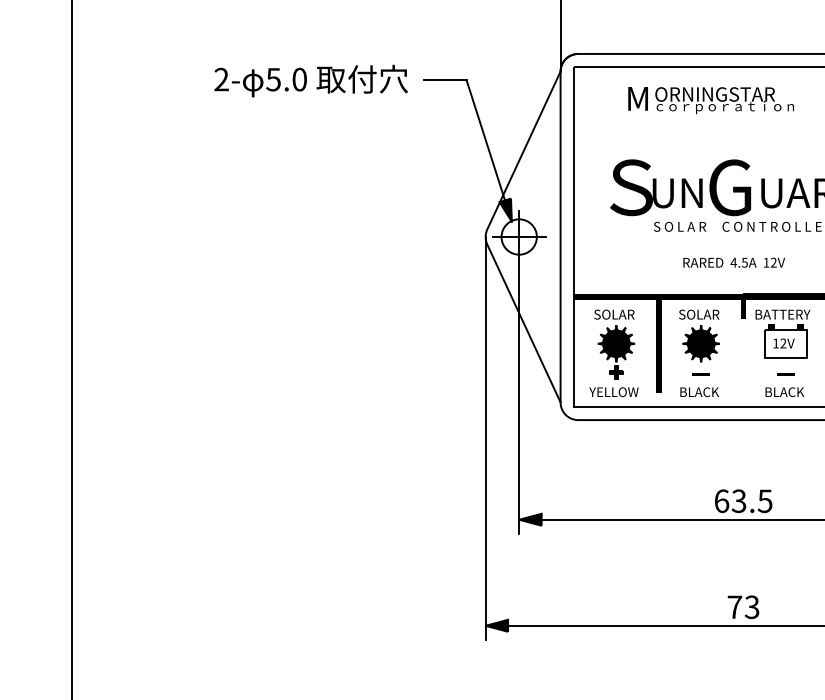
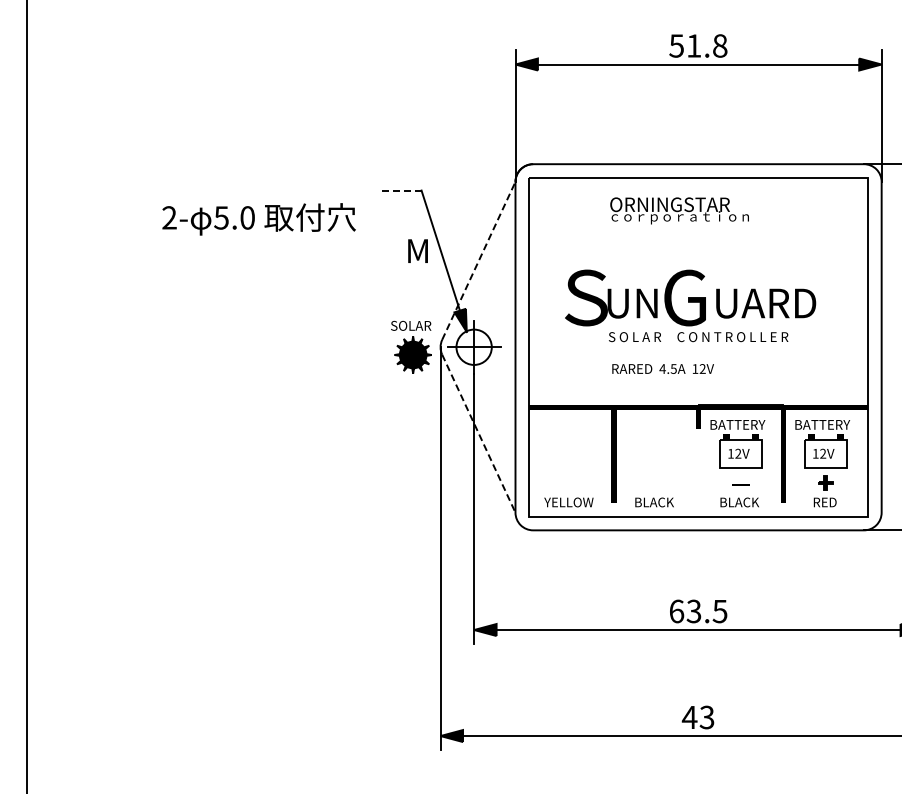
line: (444, 80) -> (399, 190), solid -> dashed
text: (310, 81) -> (258, 219), moved
text: (637, 98) -> (417, 250), moved
line: (524, 150) -> (479, 260), solid -> dashed
text: (733, 262) -> (662, 368), moved
line: (524, 324) -> (479, 434), solid -> dashed
part: (699, 335) -> (411, 346), moved
part: (614, 344) -> (569, 454), removed
line: (700, 374) -> (655, 484), removed
text: (734, 607) -> (689, 717), 73 -> 43

